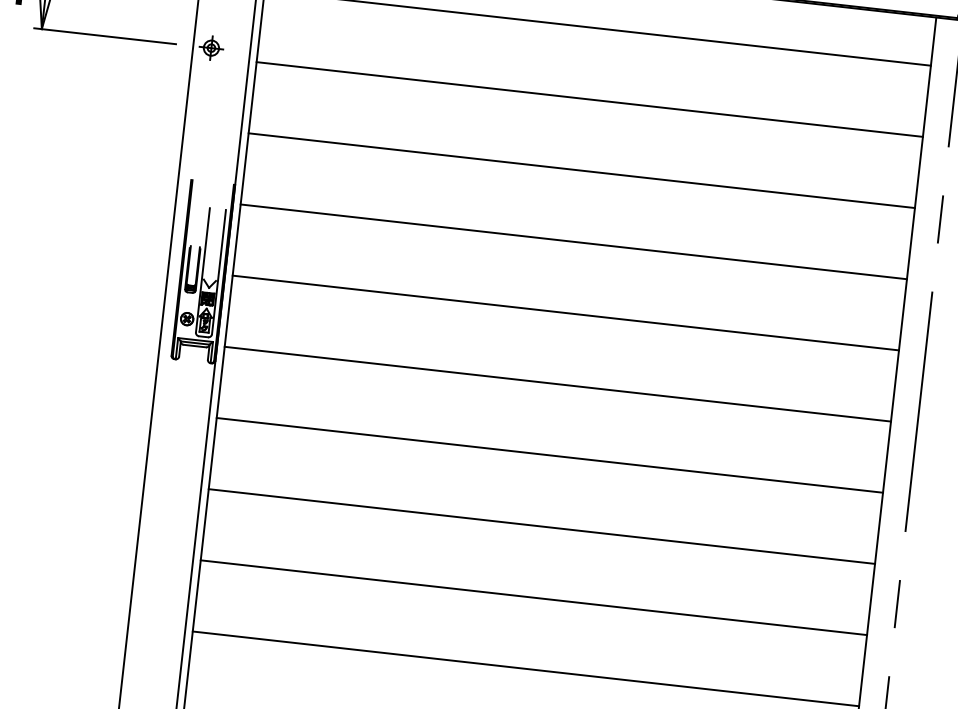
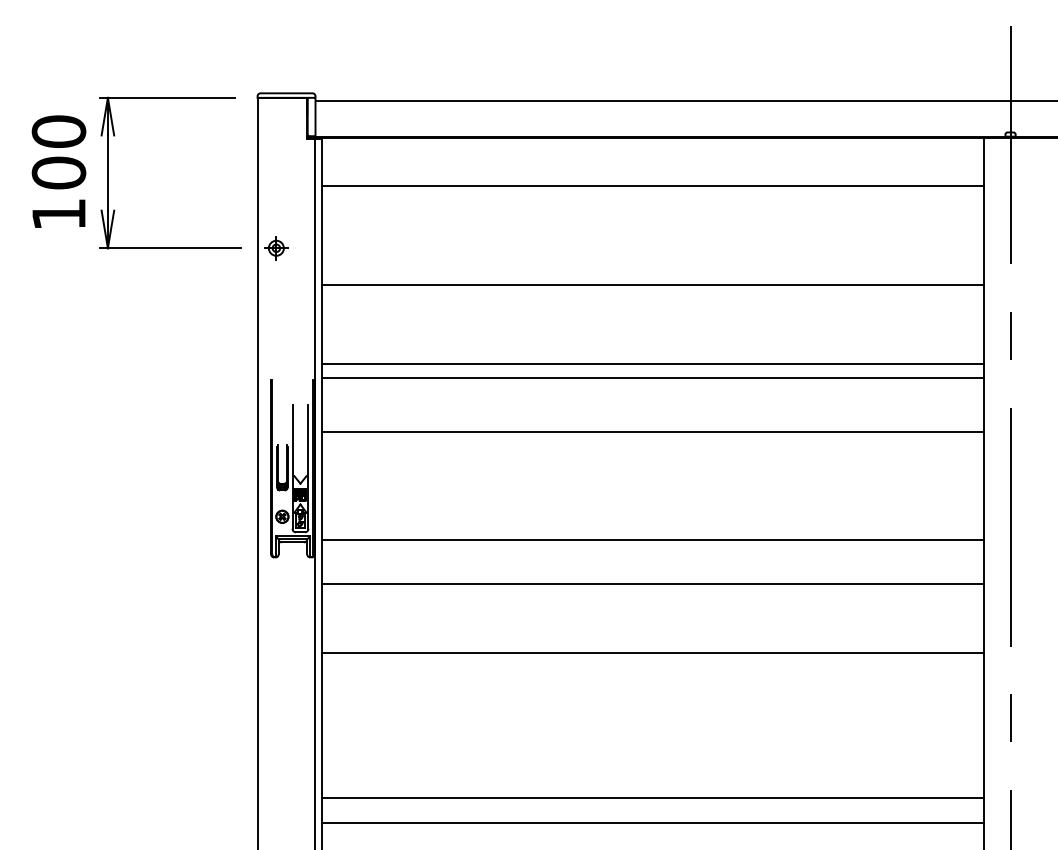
line: (589, 100) -> (653, 285), moved
line: (582, 170) -> (653, 377), moved
line: (574, 241) -> (653, 364), moved
line: (566, 313) -> (653, 432), moved
line: (550, 455) -> (653, 583), moved
line: (542, 526) -> (653, 653), moved
line: (534, 597) -> (653, 797), moved

